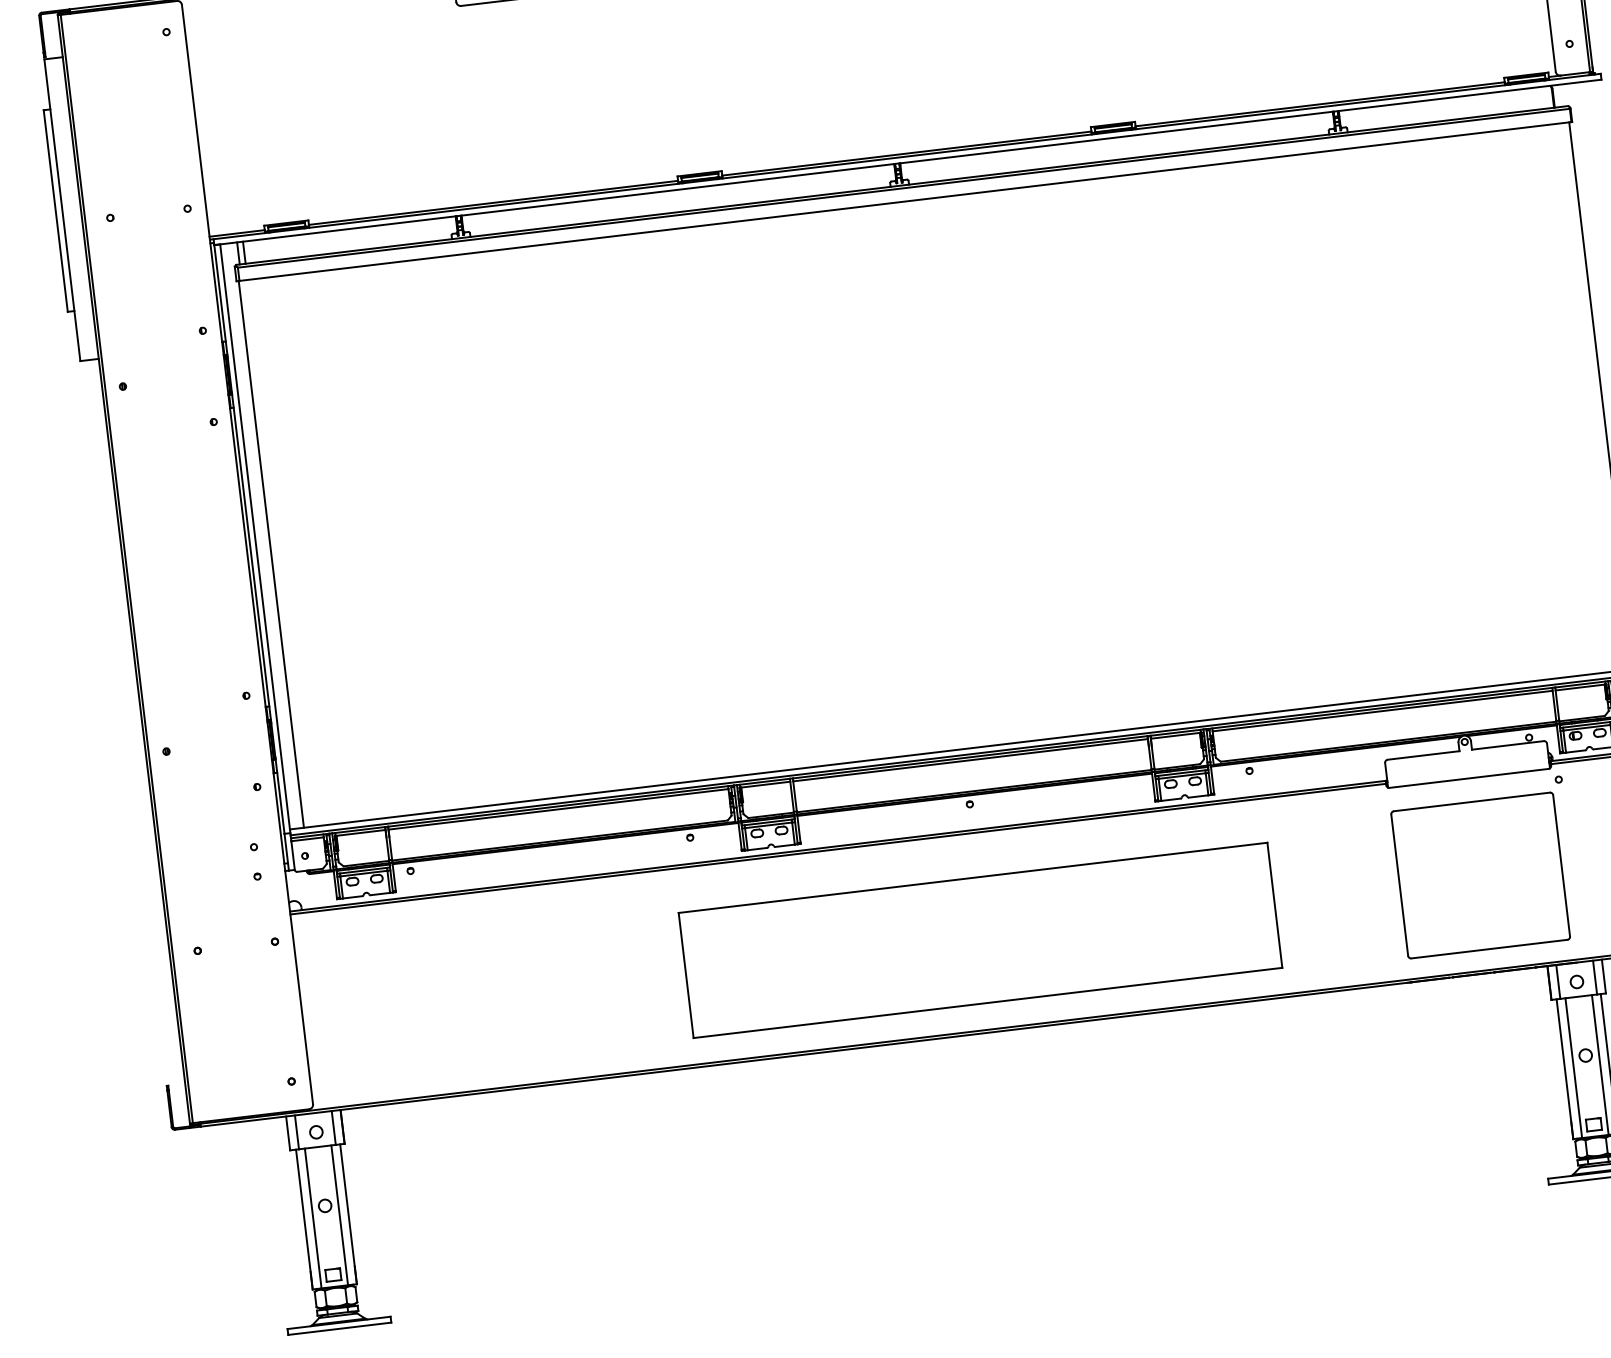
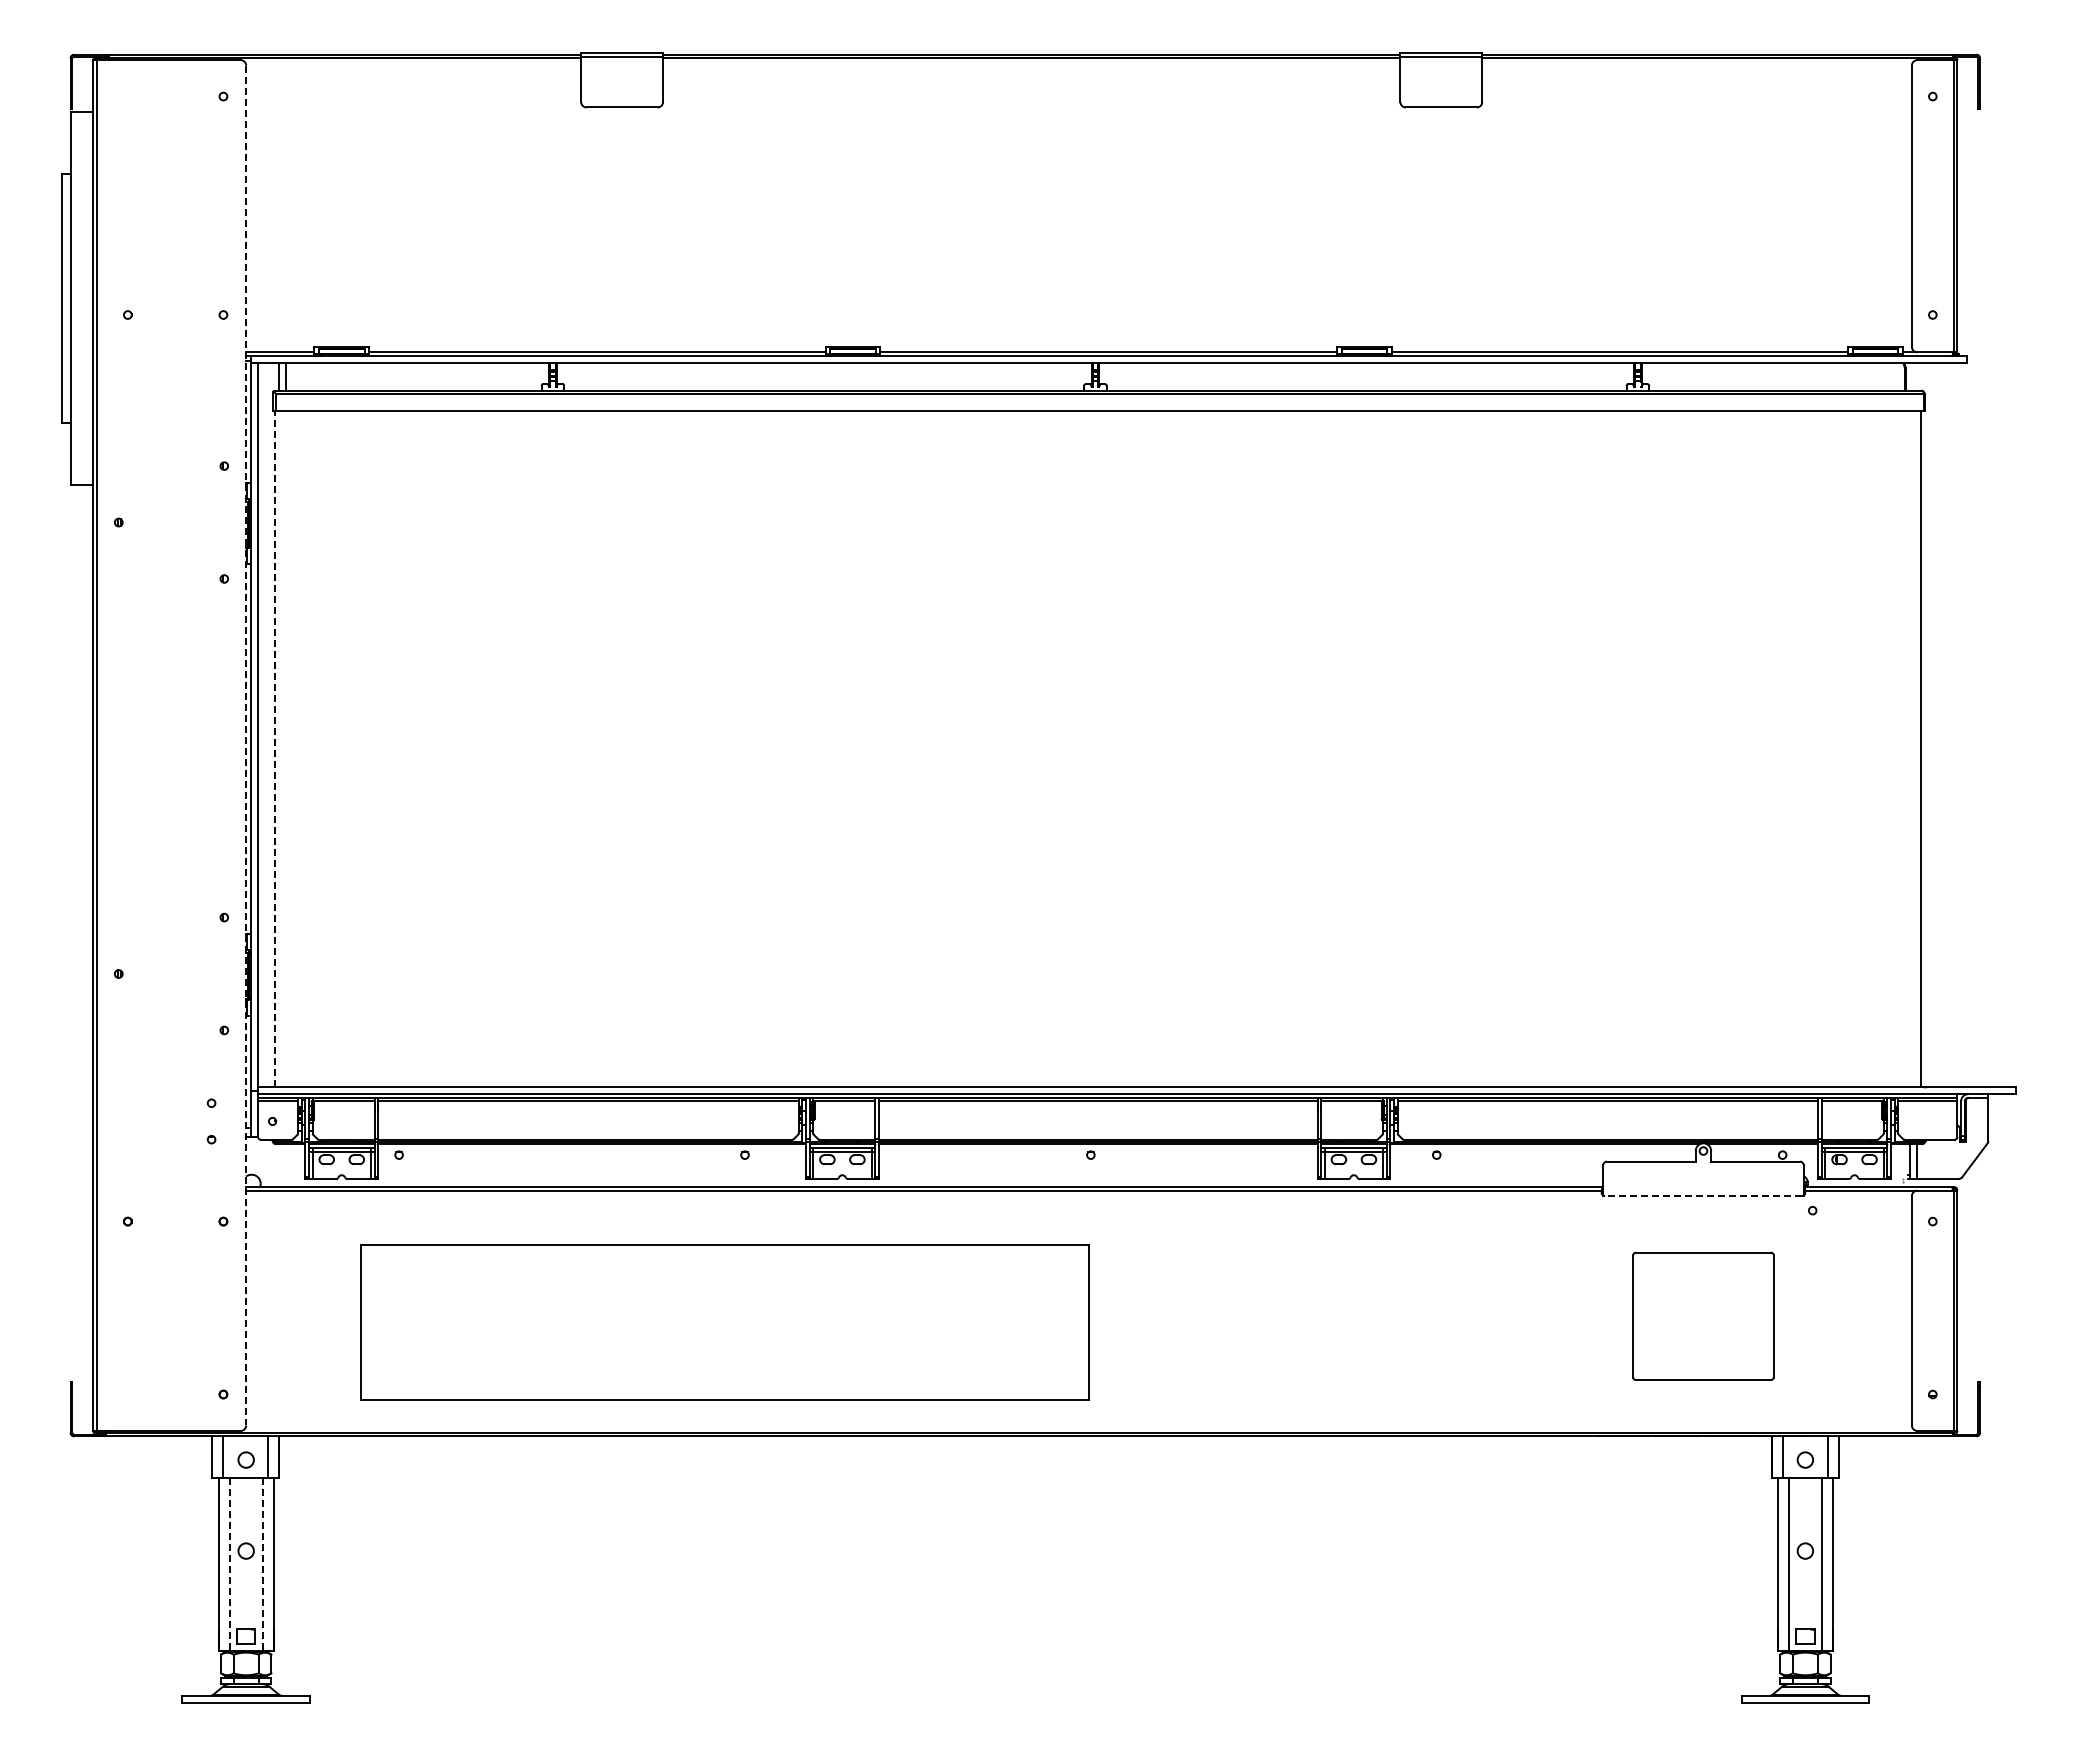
line: (247, 554) -> (246, 745), solid -> dashed
line: (271, 554) -> (275, 748), solid -> dashed
line: (1468, 778) -> (1702, 1196), solid -> dashed
part: (1480, 875) -> (1703, 1316), size x0.7
part: (980, 940) -> (724, 1322), moved
line: (339, 1215) -> (262, 1565), solid -> dashed
line: (313, 1219) -> (229, 1565), solid -> dashed

